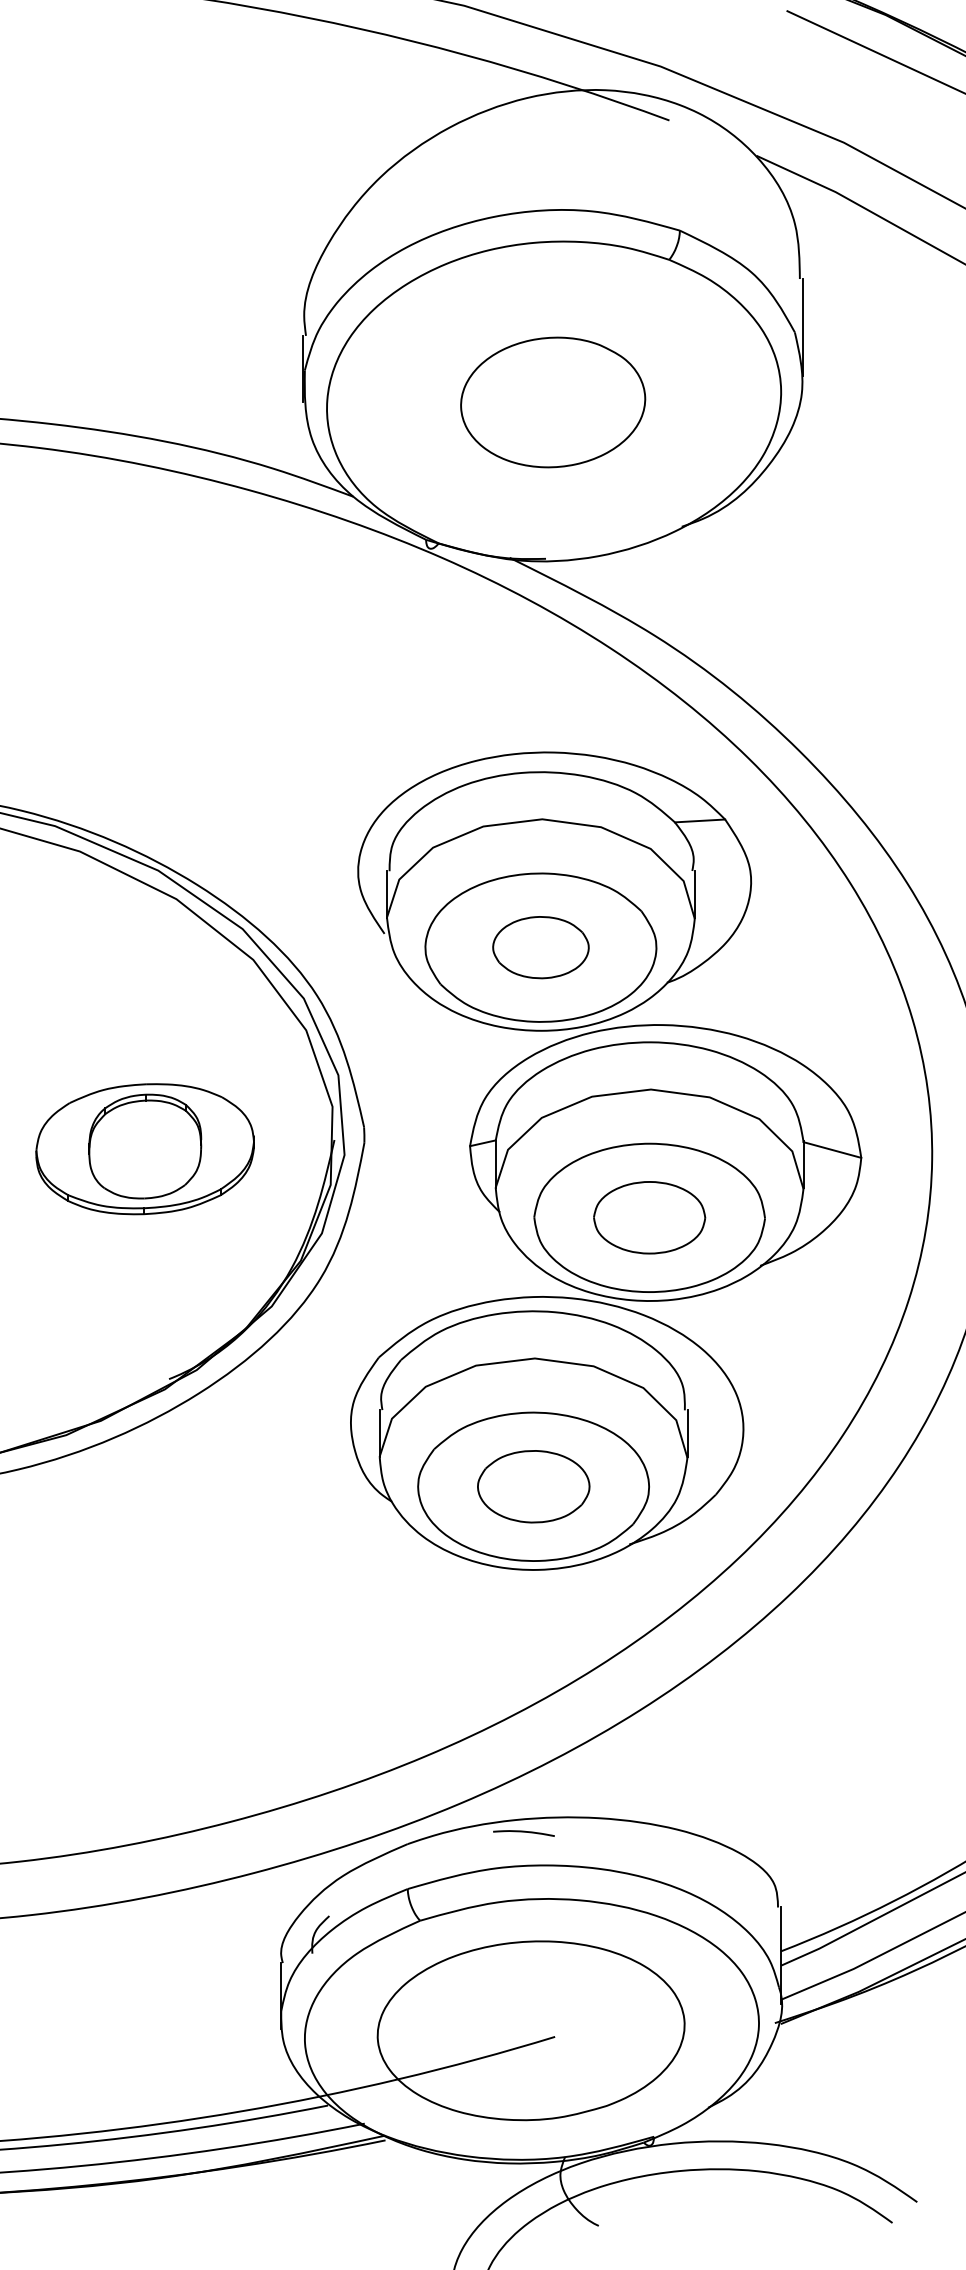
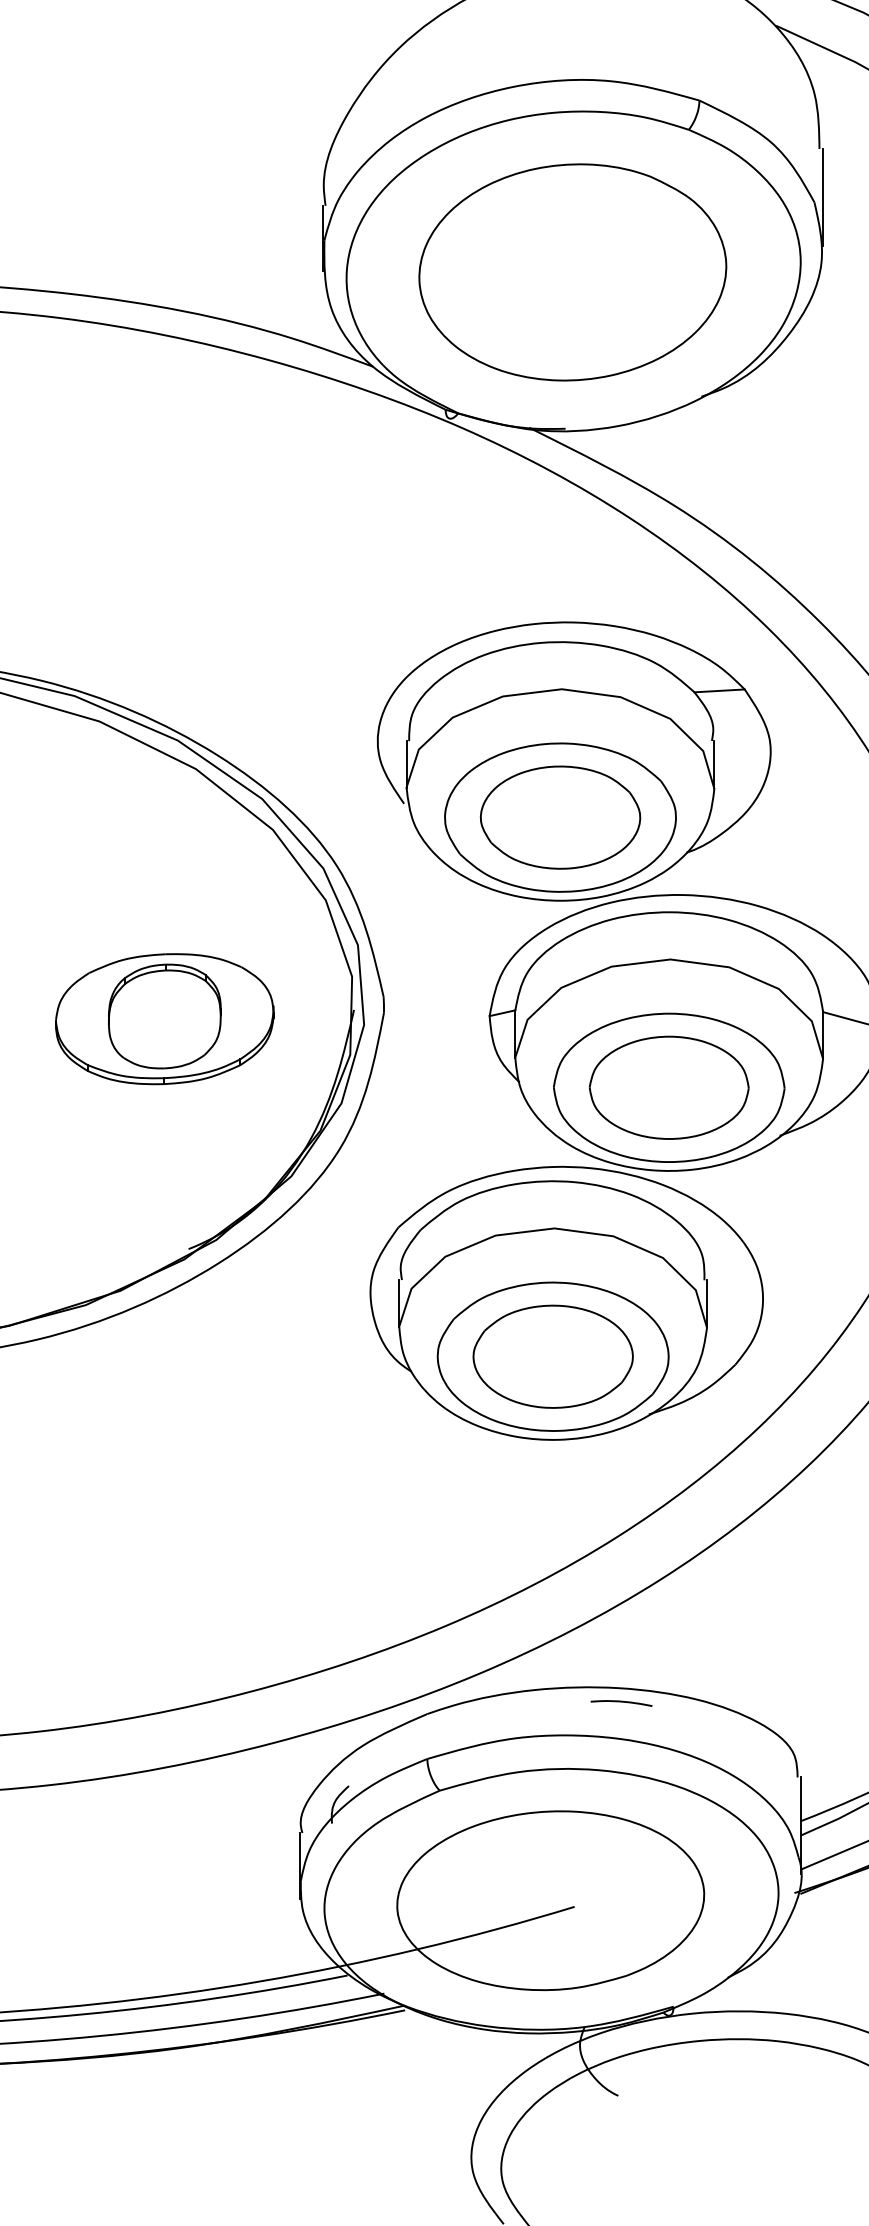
part: (552, 402) -> (572, 272), size x1.67
part: (540, 947) -> (560, 817), size x1.67
part: (649, 1217) -> (669, 1087), size x1.43
part: (533, 1486) -> (553, 1356), size x1.43
curve: (523, 1832) -> (621, 1702), moved

